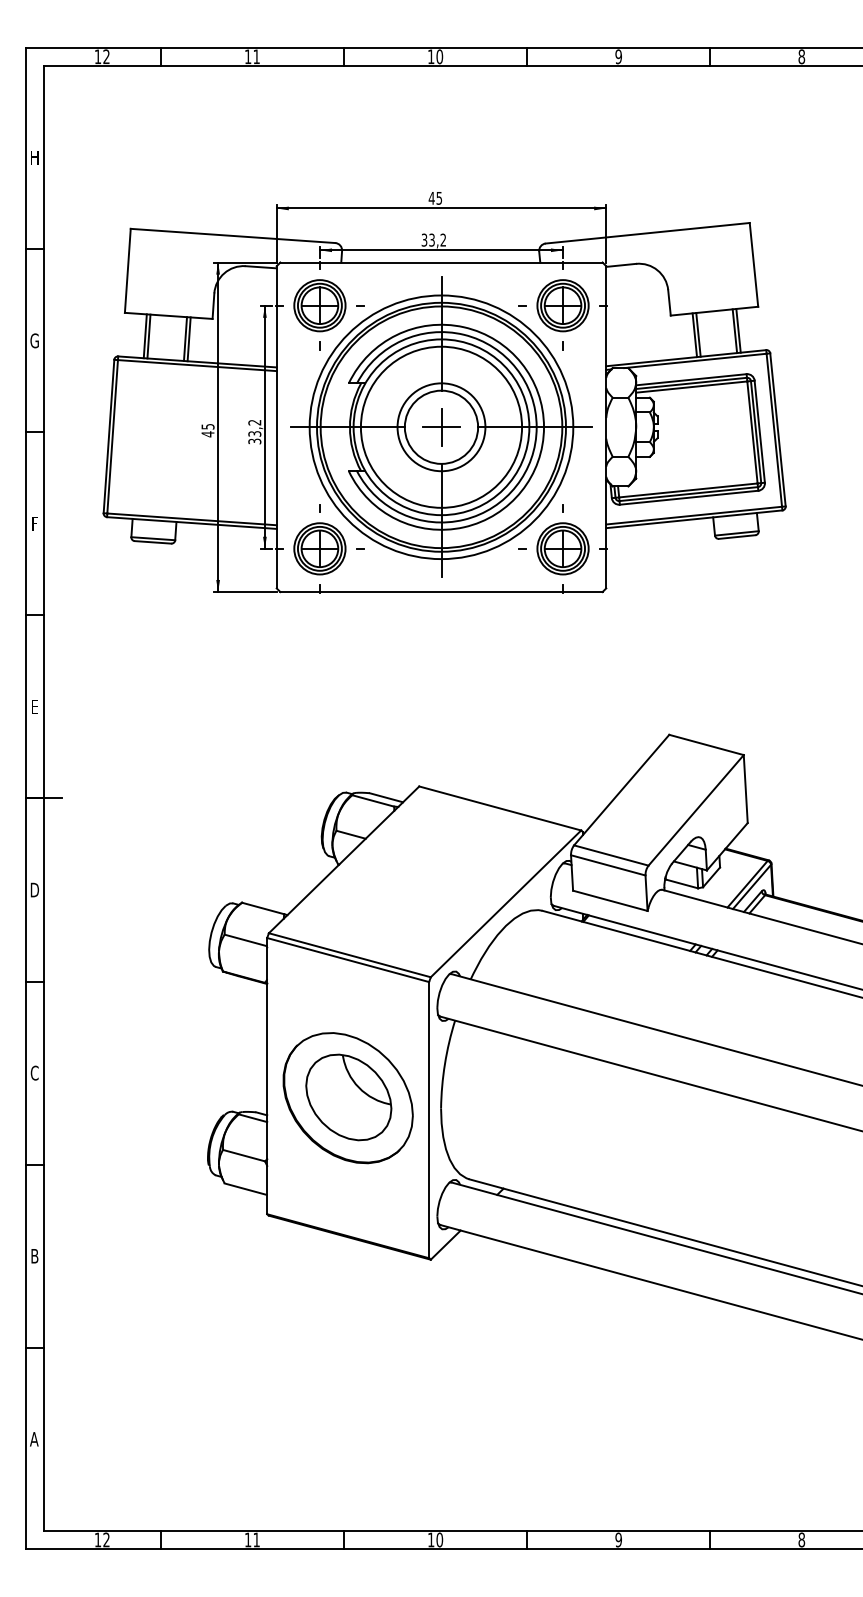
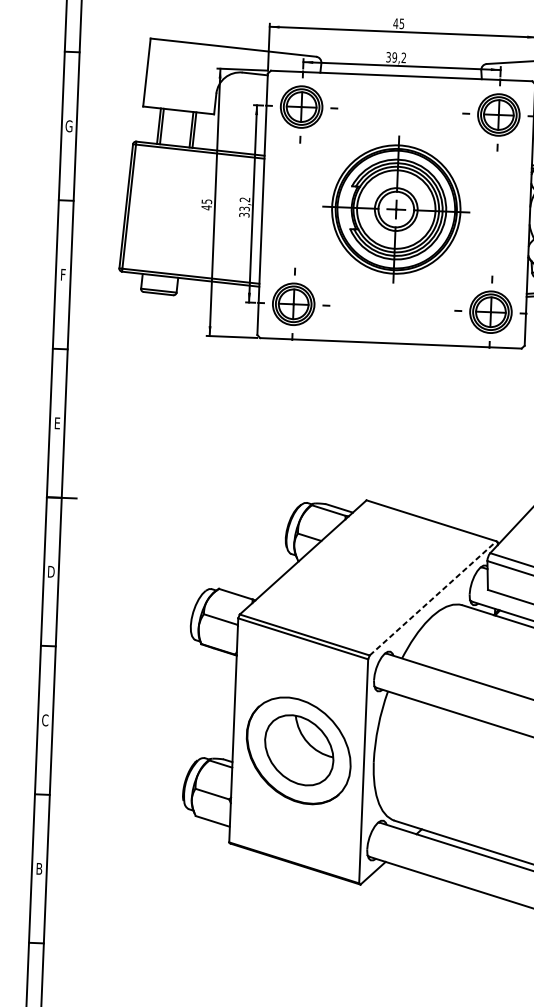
text: (431, 239) -> (394, 57), 33,2 -> 39,2
part: (441, 426) -> (396, 209), size x0.6
line: (506, 903) -> (433, 598), solid -> dashed

